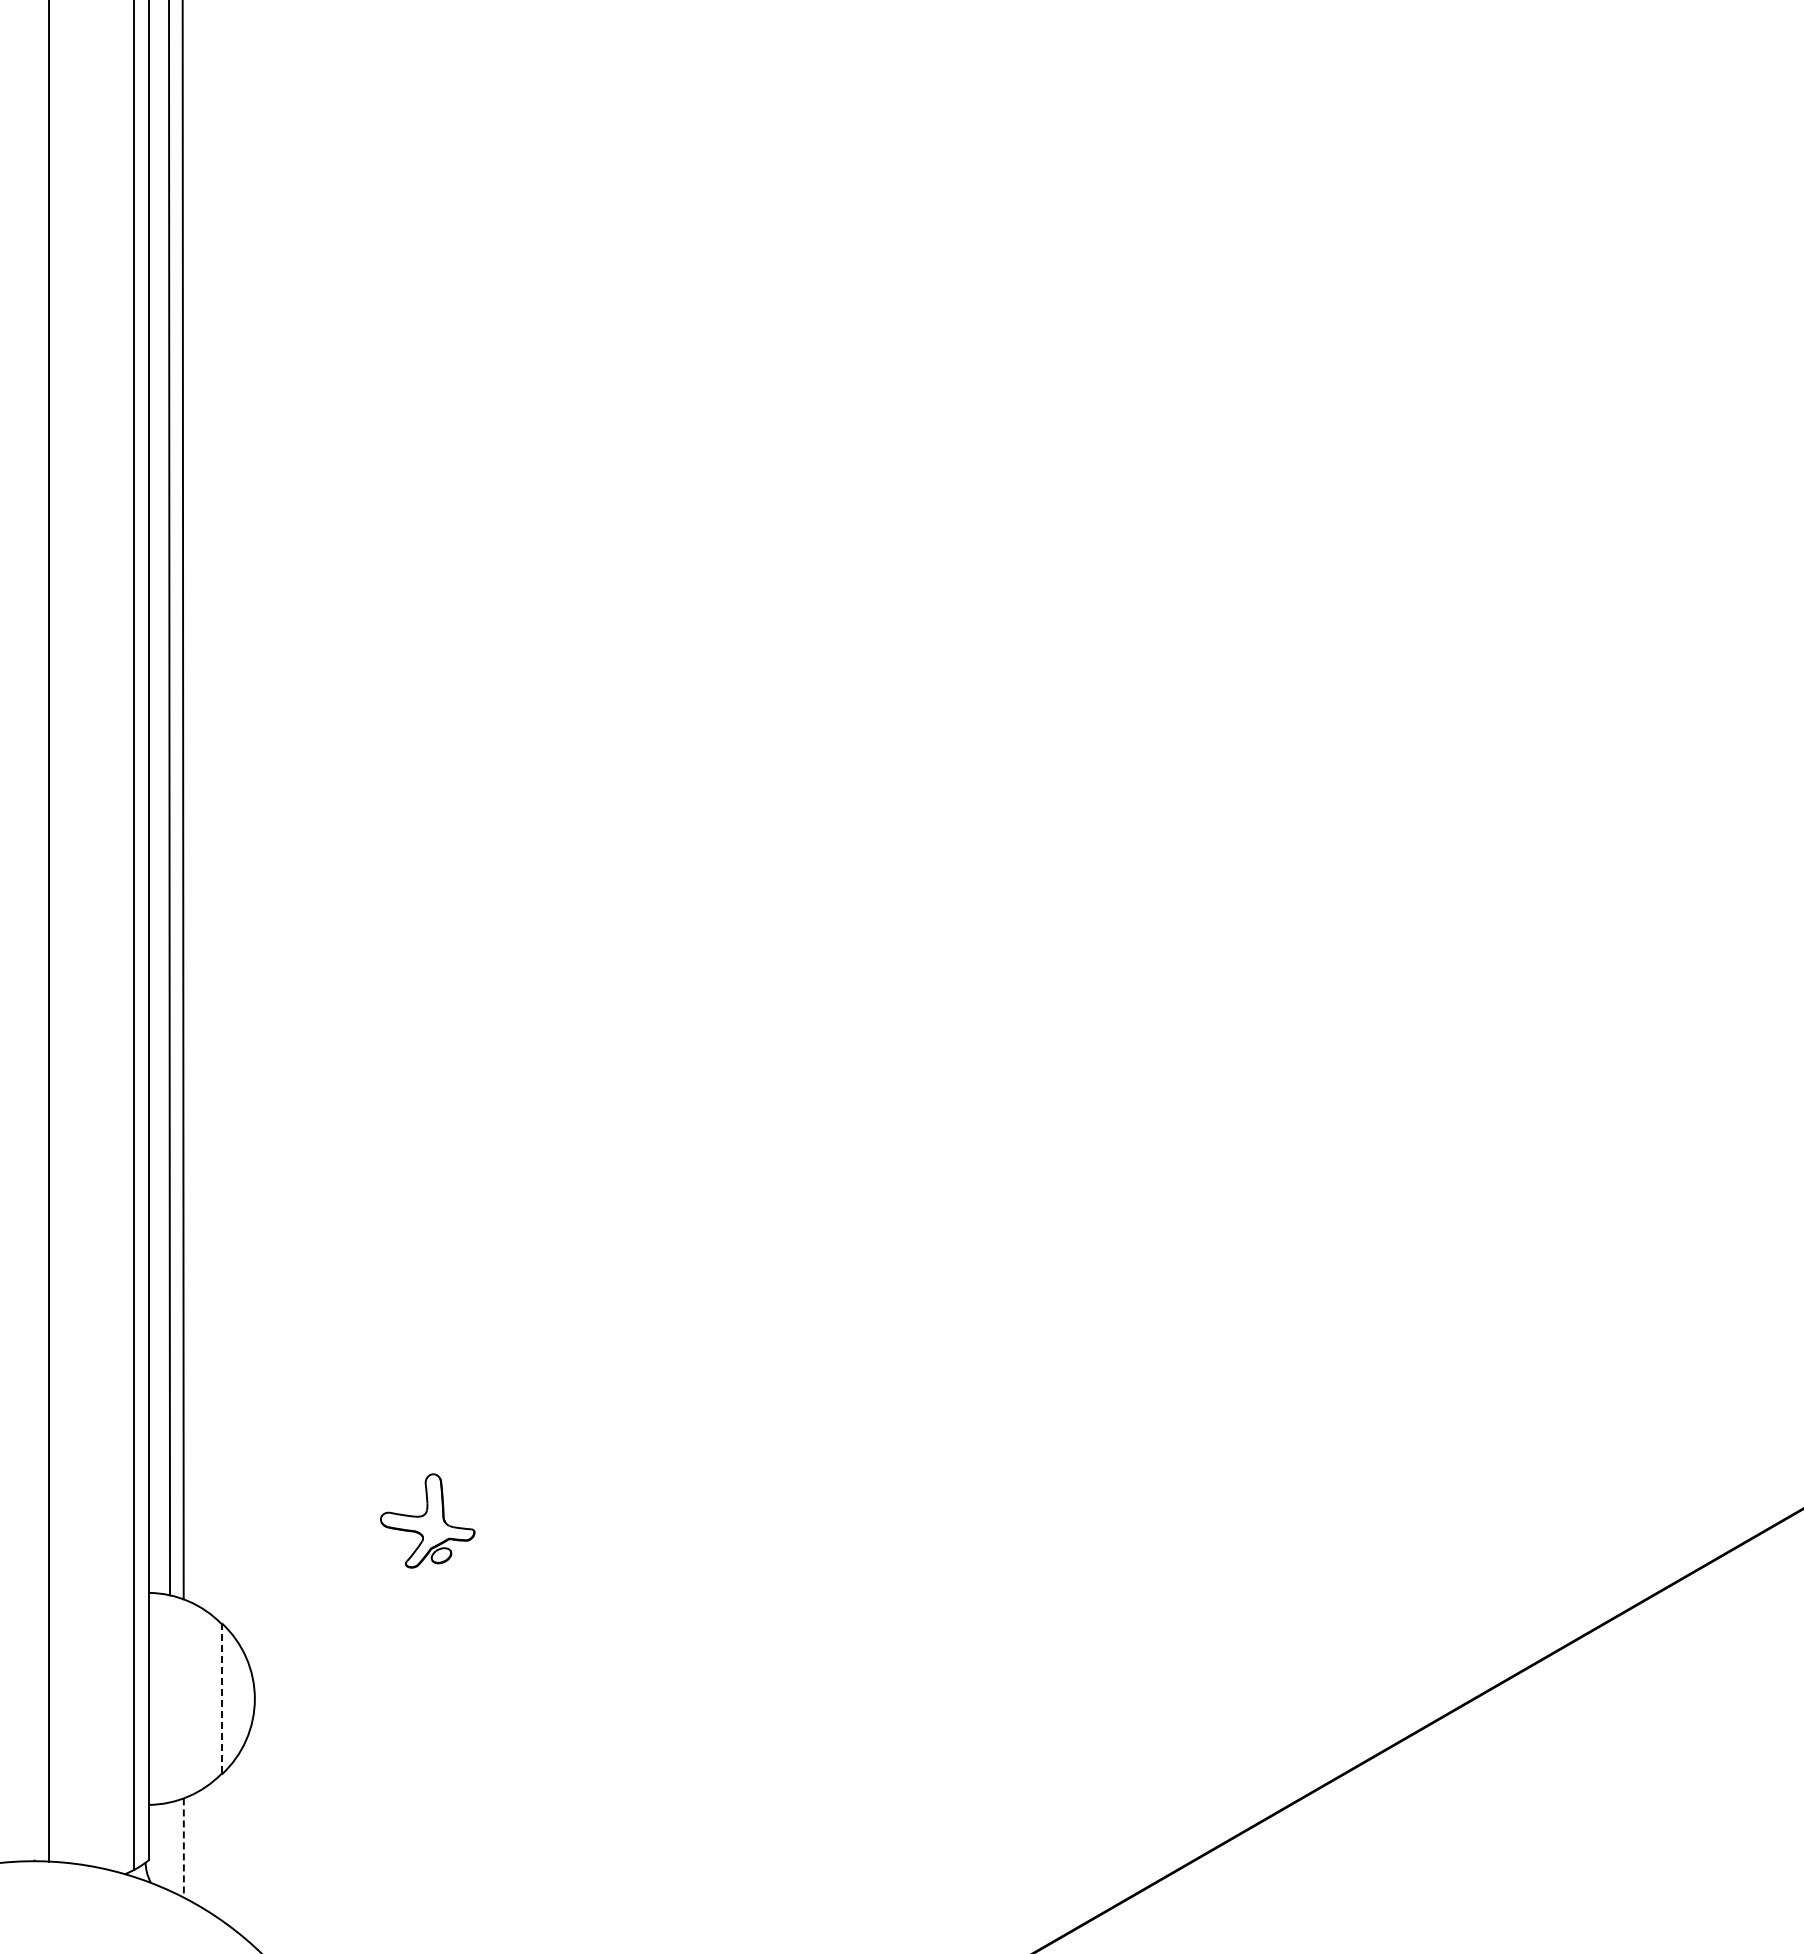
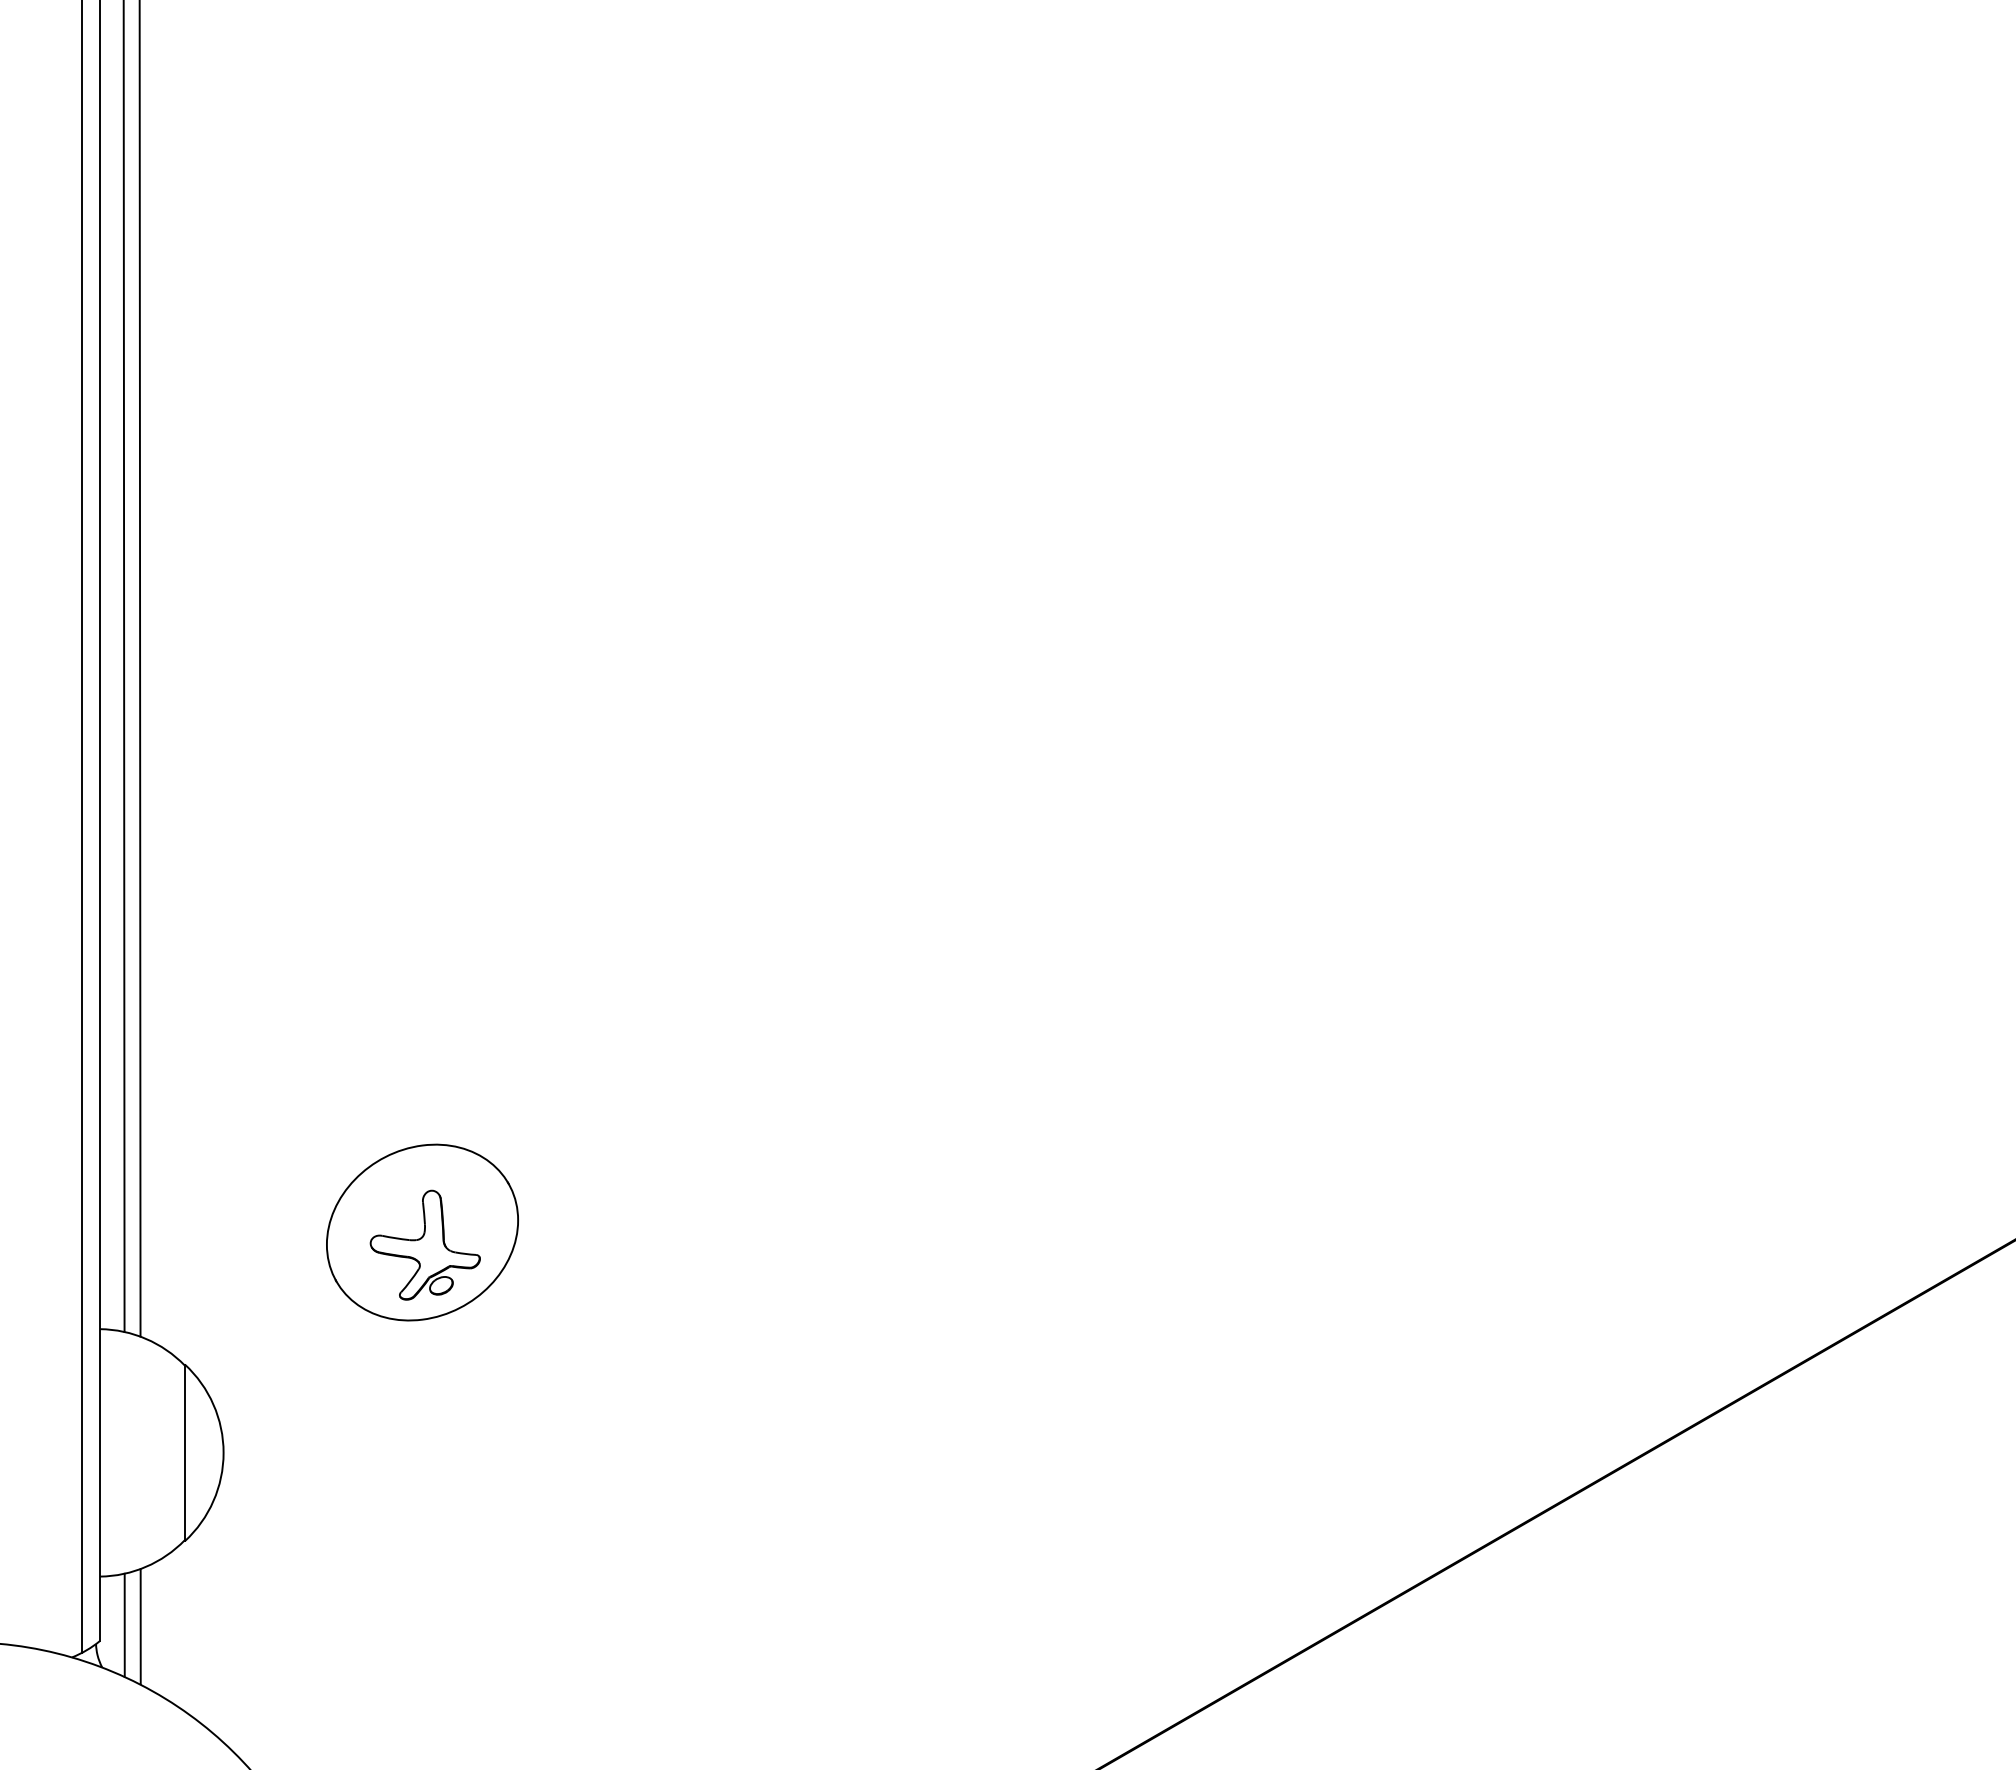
part: (425, 1509) -> (422, 1231), added
line: (221, 1698) -> (184, 1452), dashed -> solid
line: (170, 1846) -> (125, 1625), added
line: (183, 1848) -> (140, 1627), dashed -> solid

